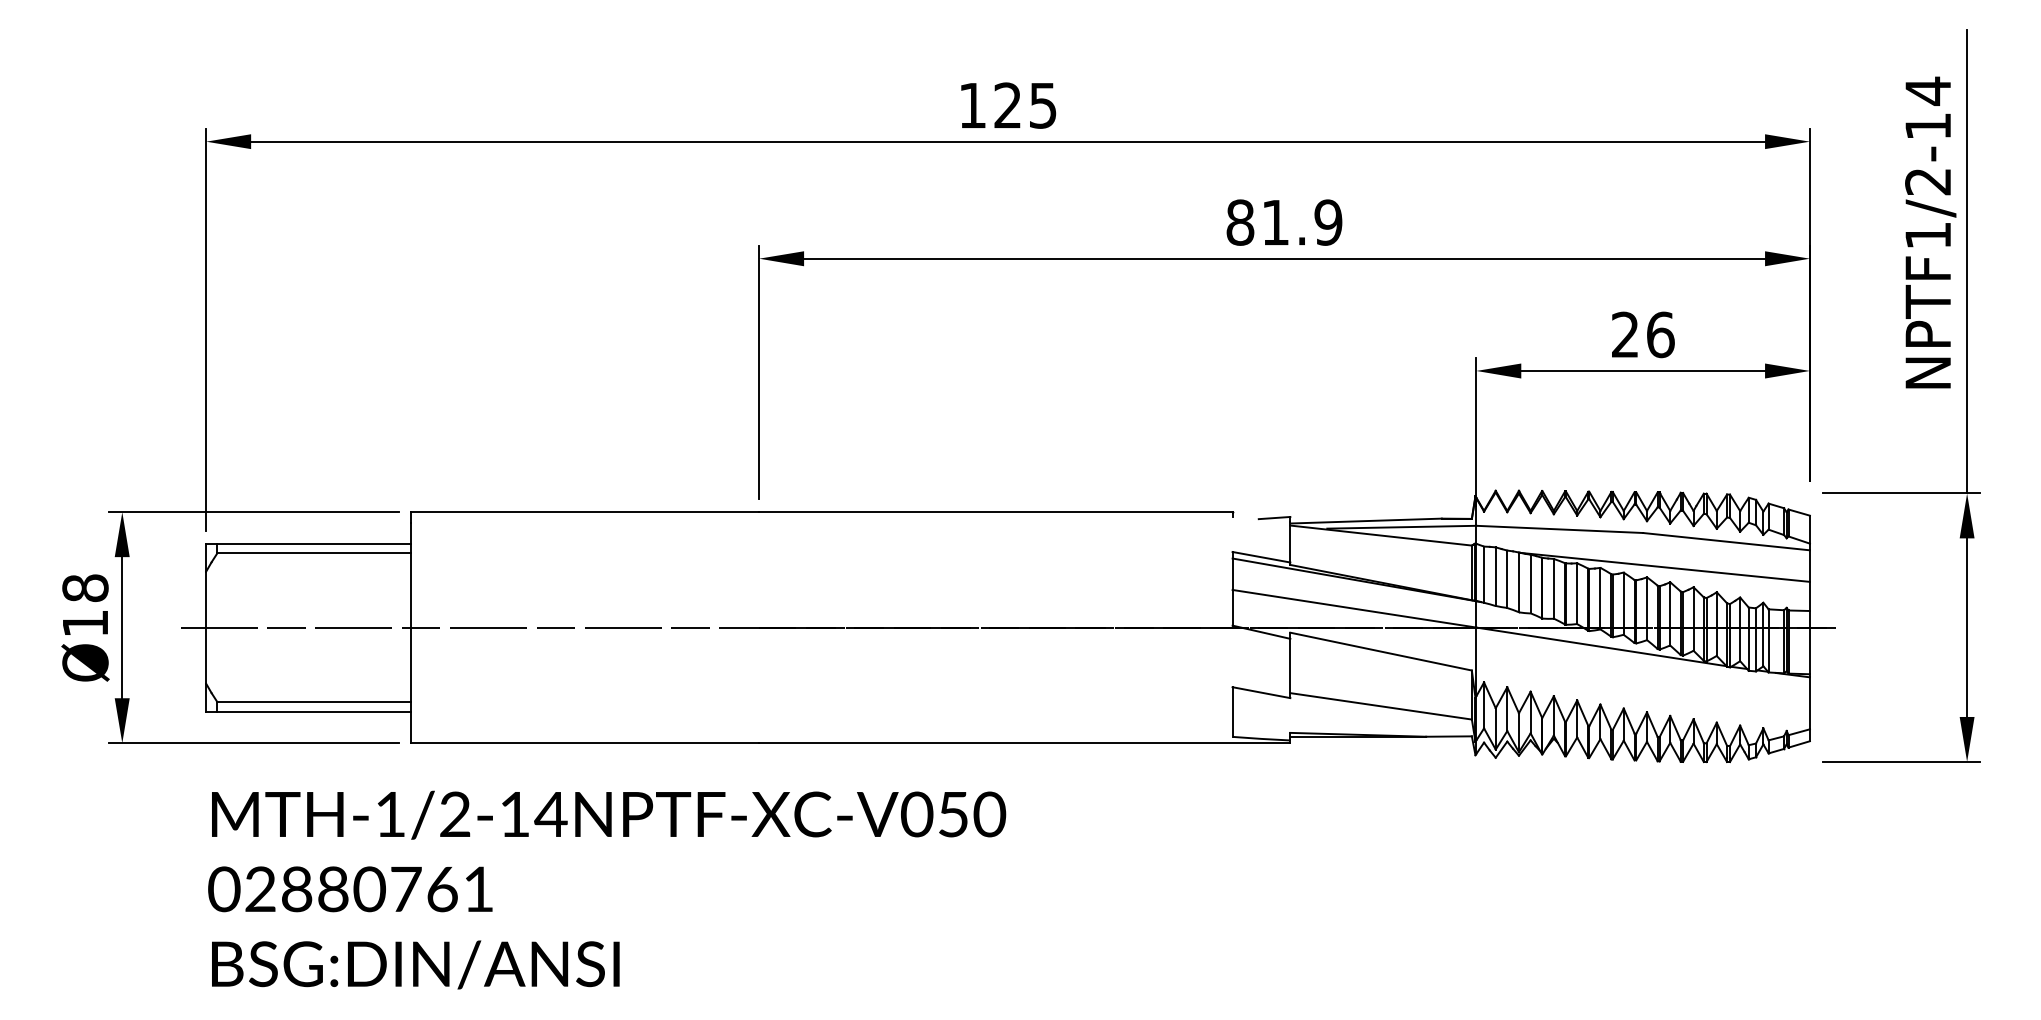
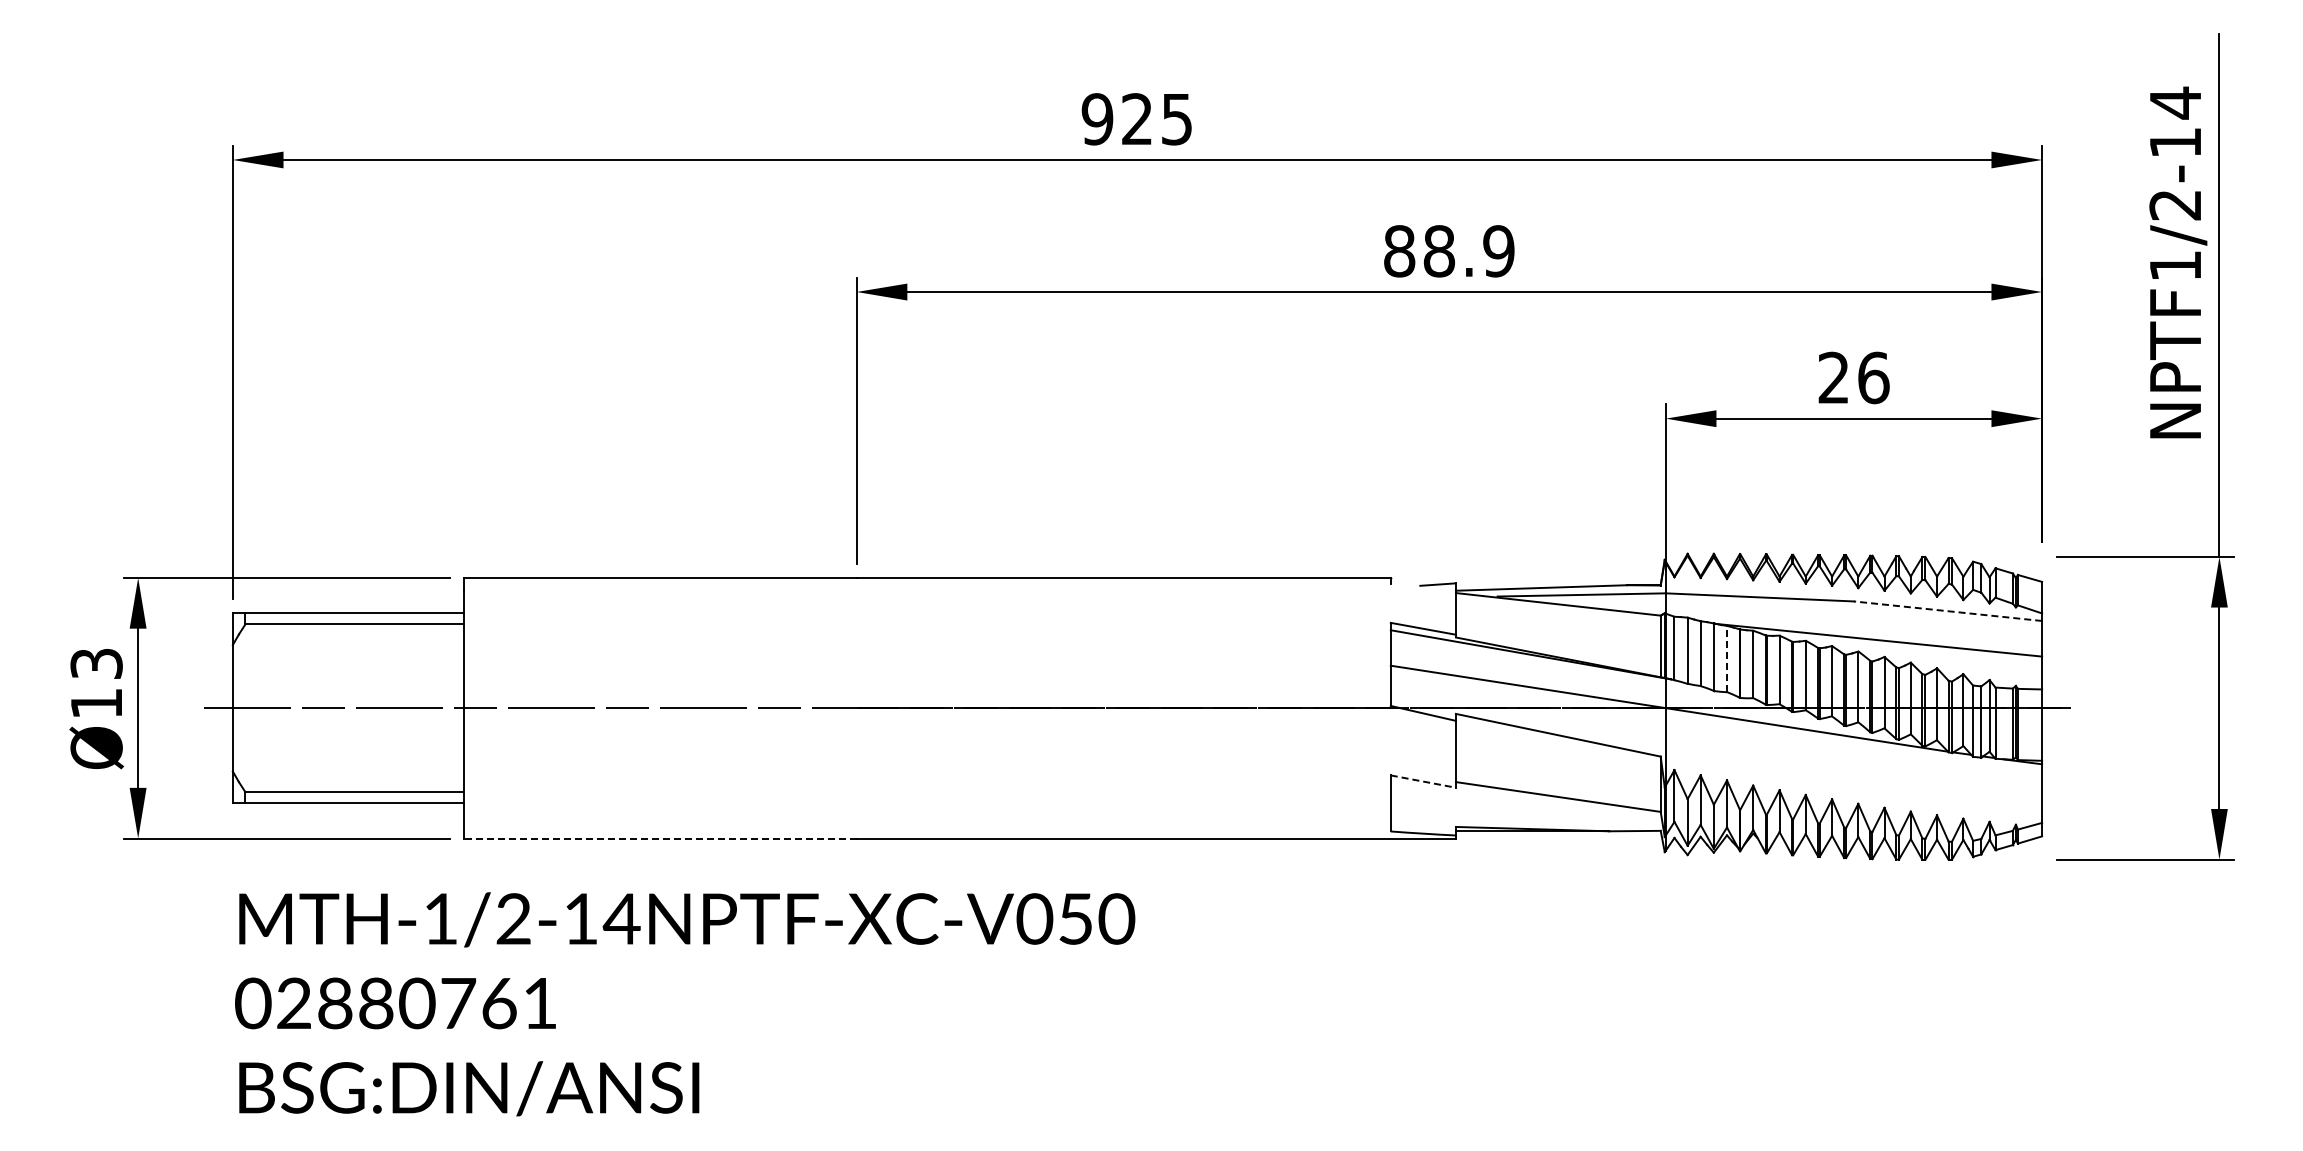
text: (972, 105) -> (1097, 119), 125 -> 925
text: (1275, 222) -> (1439, 251), 81.9 -> 88.9
line: (1726, 541) -> (1948, 611), solid -> dashed
line: (1531, 583) -> (1727, 658), solid -> dashed
text: (85, 588) -> (96, 663), Ø18 -> Ø13
line: (1261, 692) -> (1423, 781), solid -> dashed
line: (585, 743) -> (660, 838), solid -> dashed

